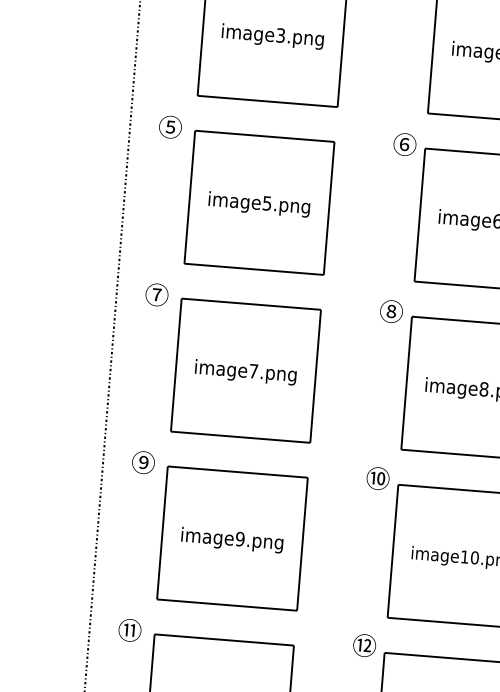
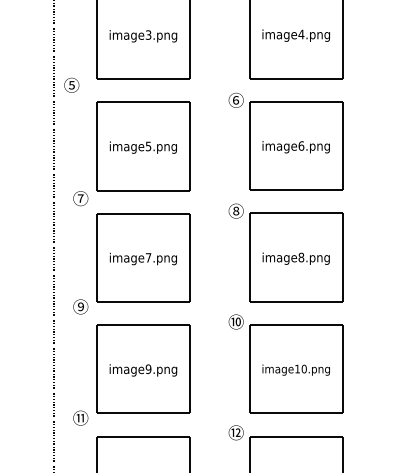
text: (170, 125) -> (71, 84), moved
text: (156, 294) -> (80, 198), moved
text: (143, 461) -> (80, 306), moved
text: (129, 629) -> (80, 417), moved

